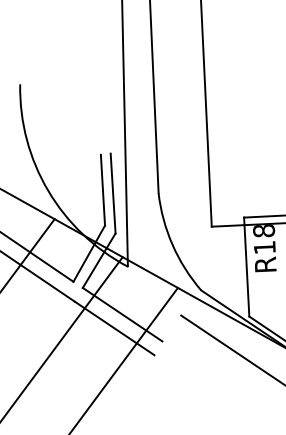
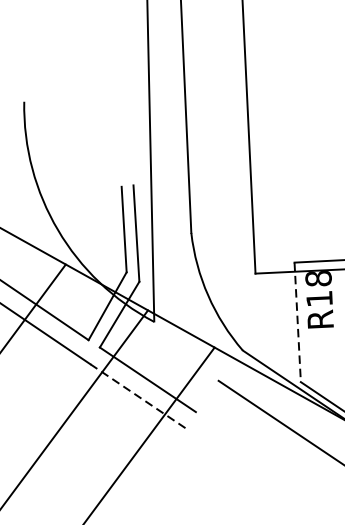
line: (246, 267) -> (297, 322), solid -> dashed
line: (114, 328) -> (138, 396), solid -> dashed

